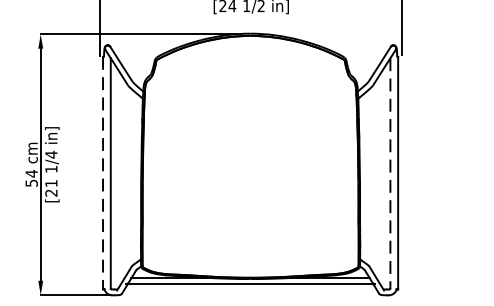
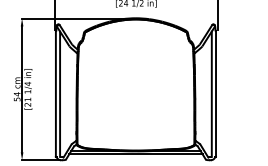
line: (102, 174) -> (55, 94), dashed -> solid
line: (389, 174) -> (211, 94), dashed -> solid

